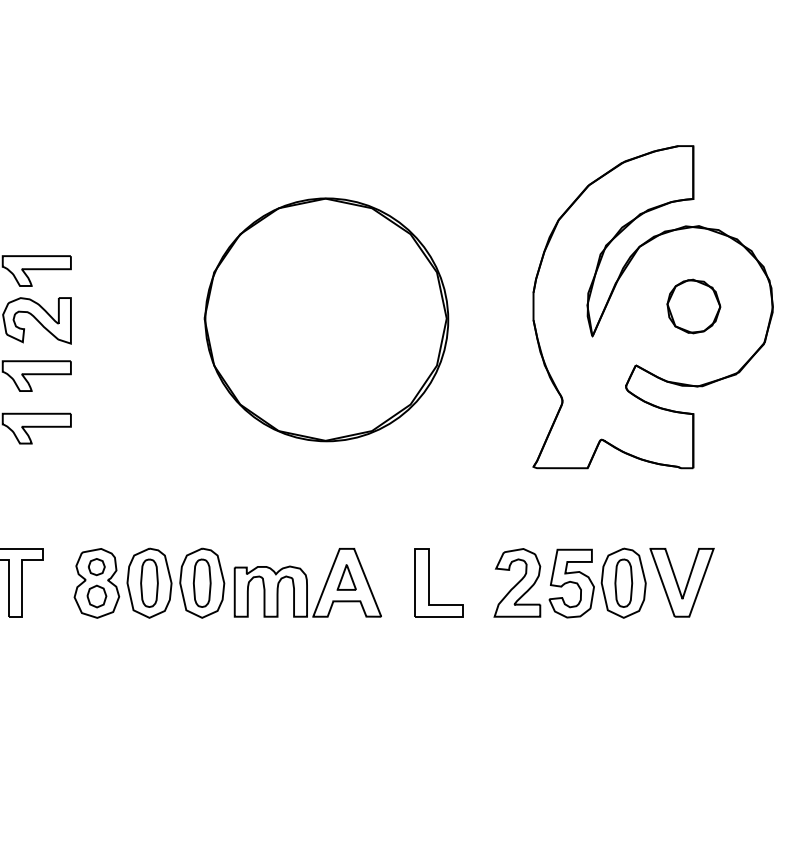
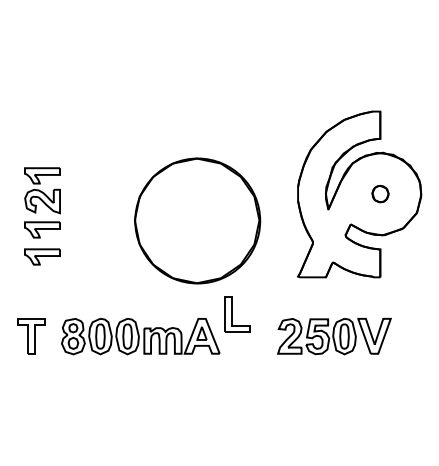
part: (693, 305) -> (380, 193), size x0.6
part: (326, 318) -> (197, 220), moved
part: (439, 583) -> (237, 314), moved

